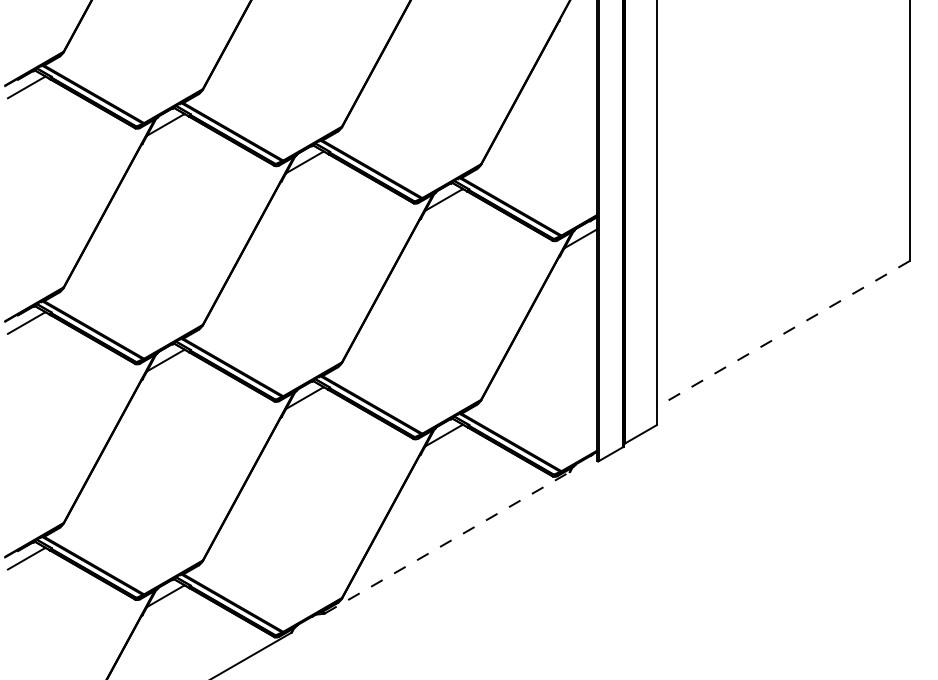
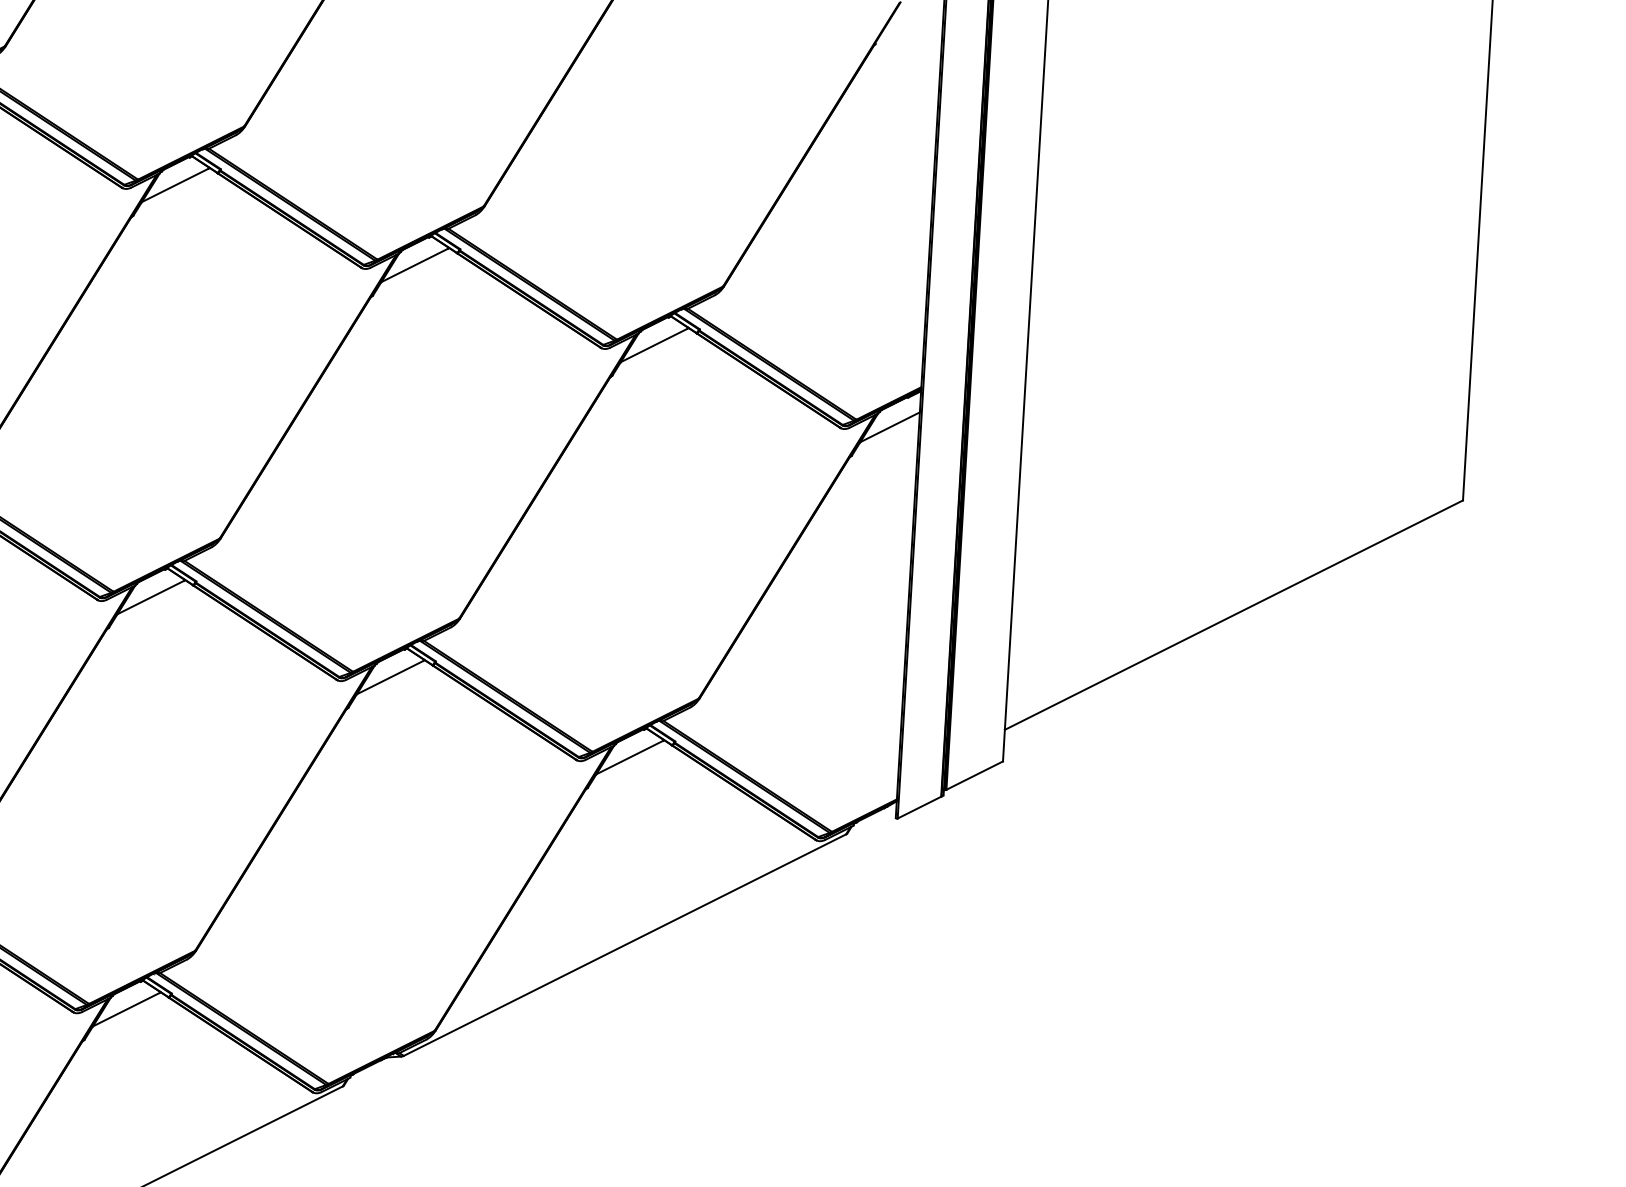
line: (782, 334) -> (1232, 615), dashed -> solid
line: (447, 542) -> (625, 944), dashed -> solid

